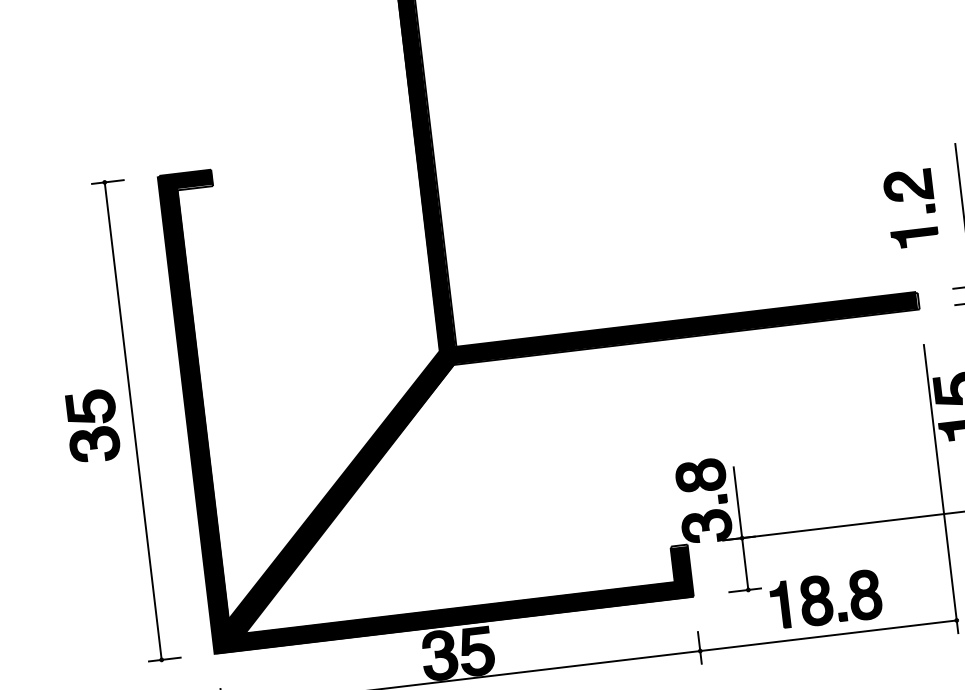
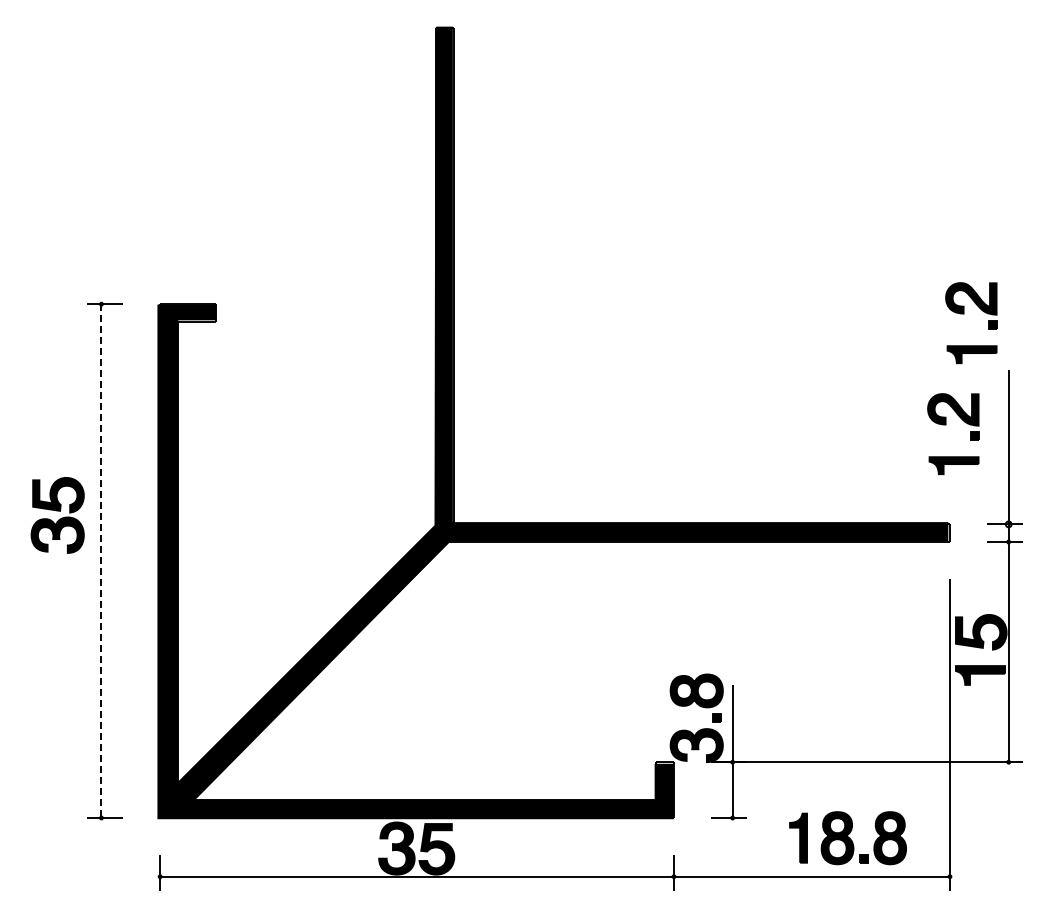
part: (907, 96) -> (964, 314), added
line: (133, 421) -> (101, 561), solid -> dashed
part: (92, 426) -> (57, 515), moved
part: (825, 600) -> (847, 838), moved

